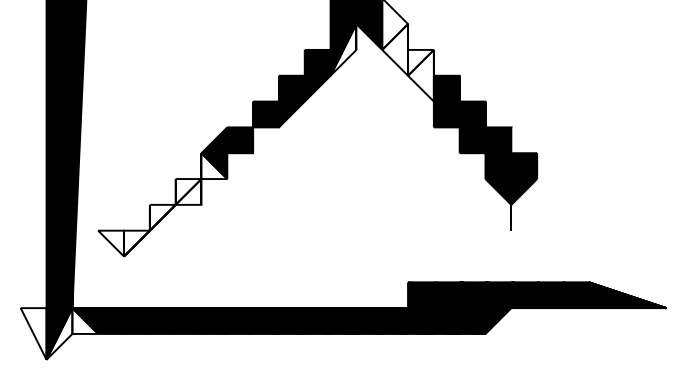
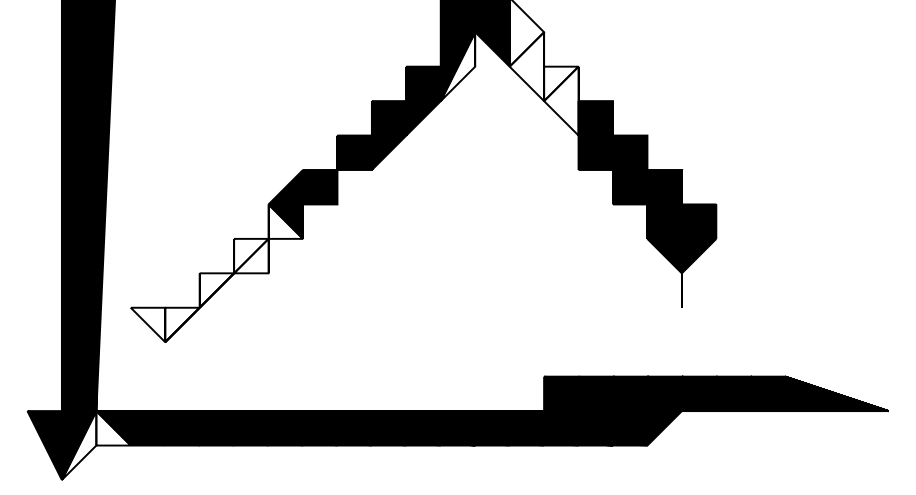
fill: (33, 333) -> (44, 445), added

